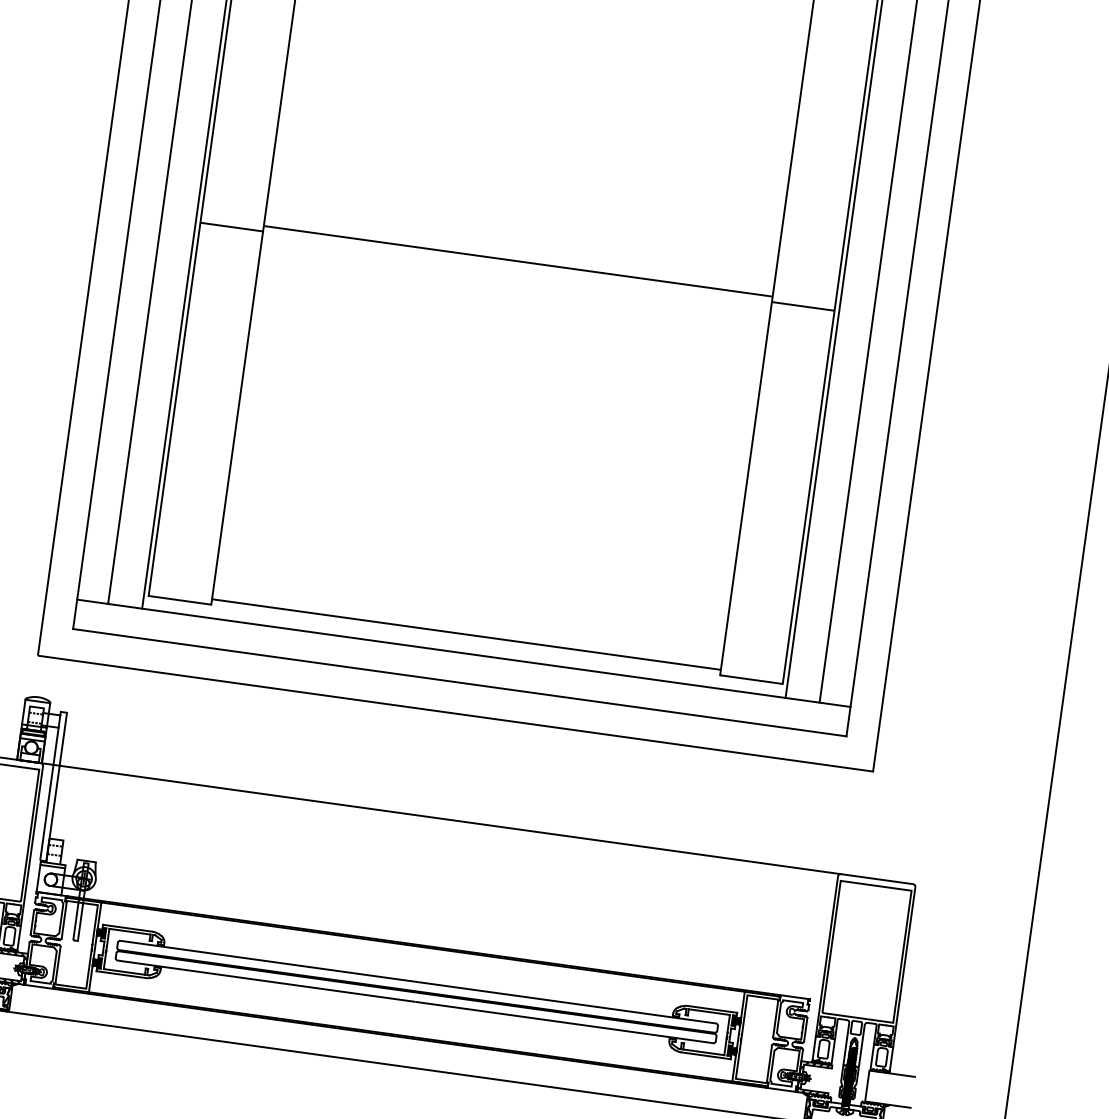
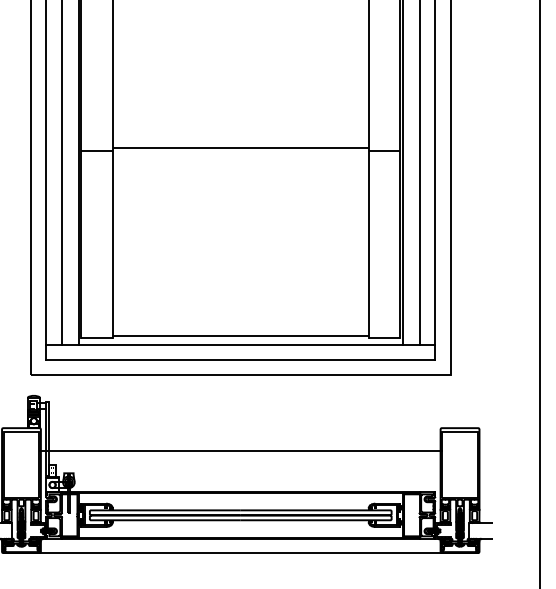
line: (440, 819) -> (240, 451), moved

